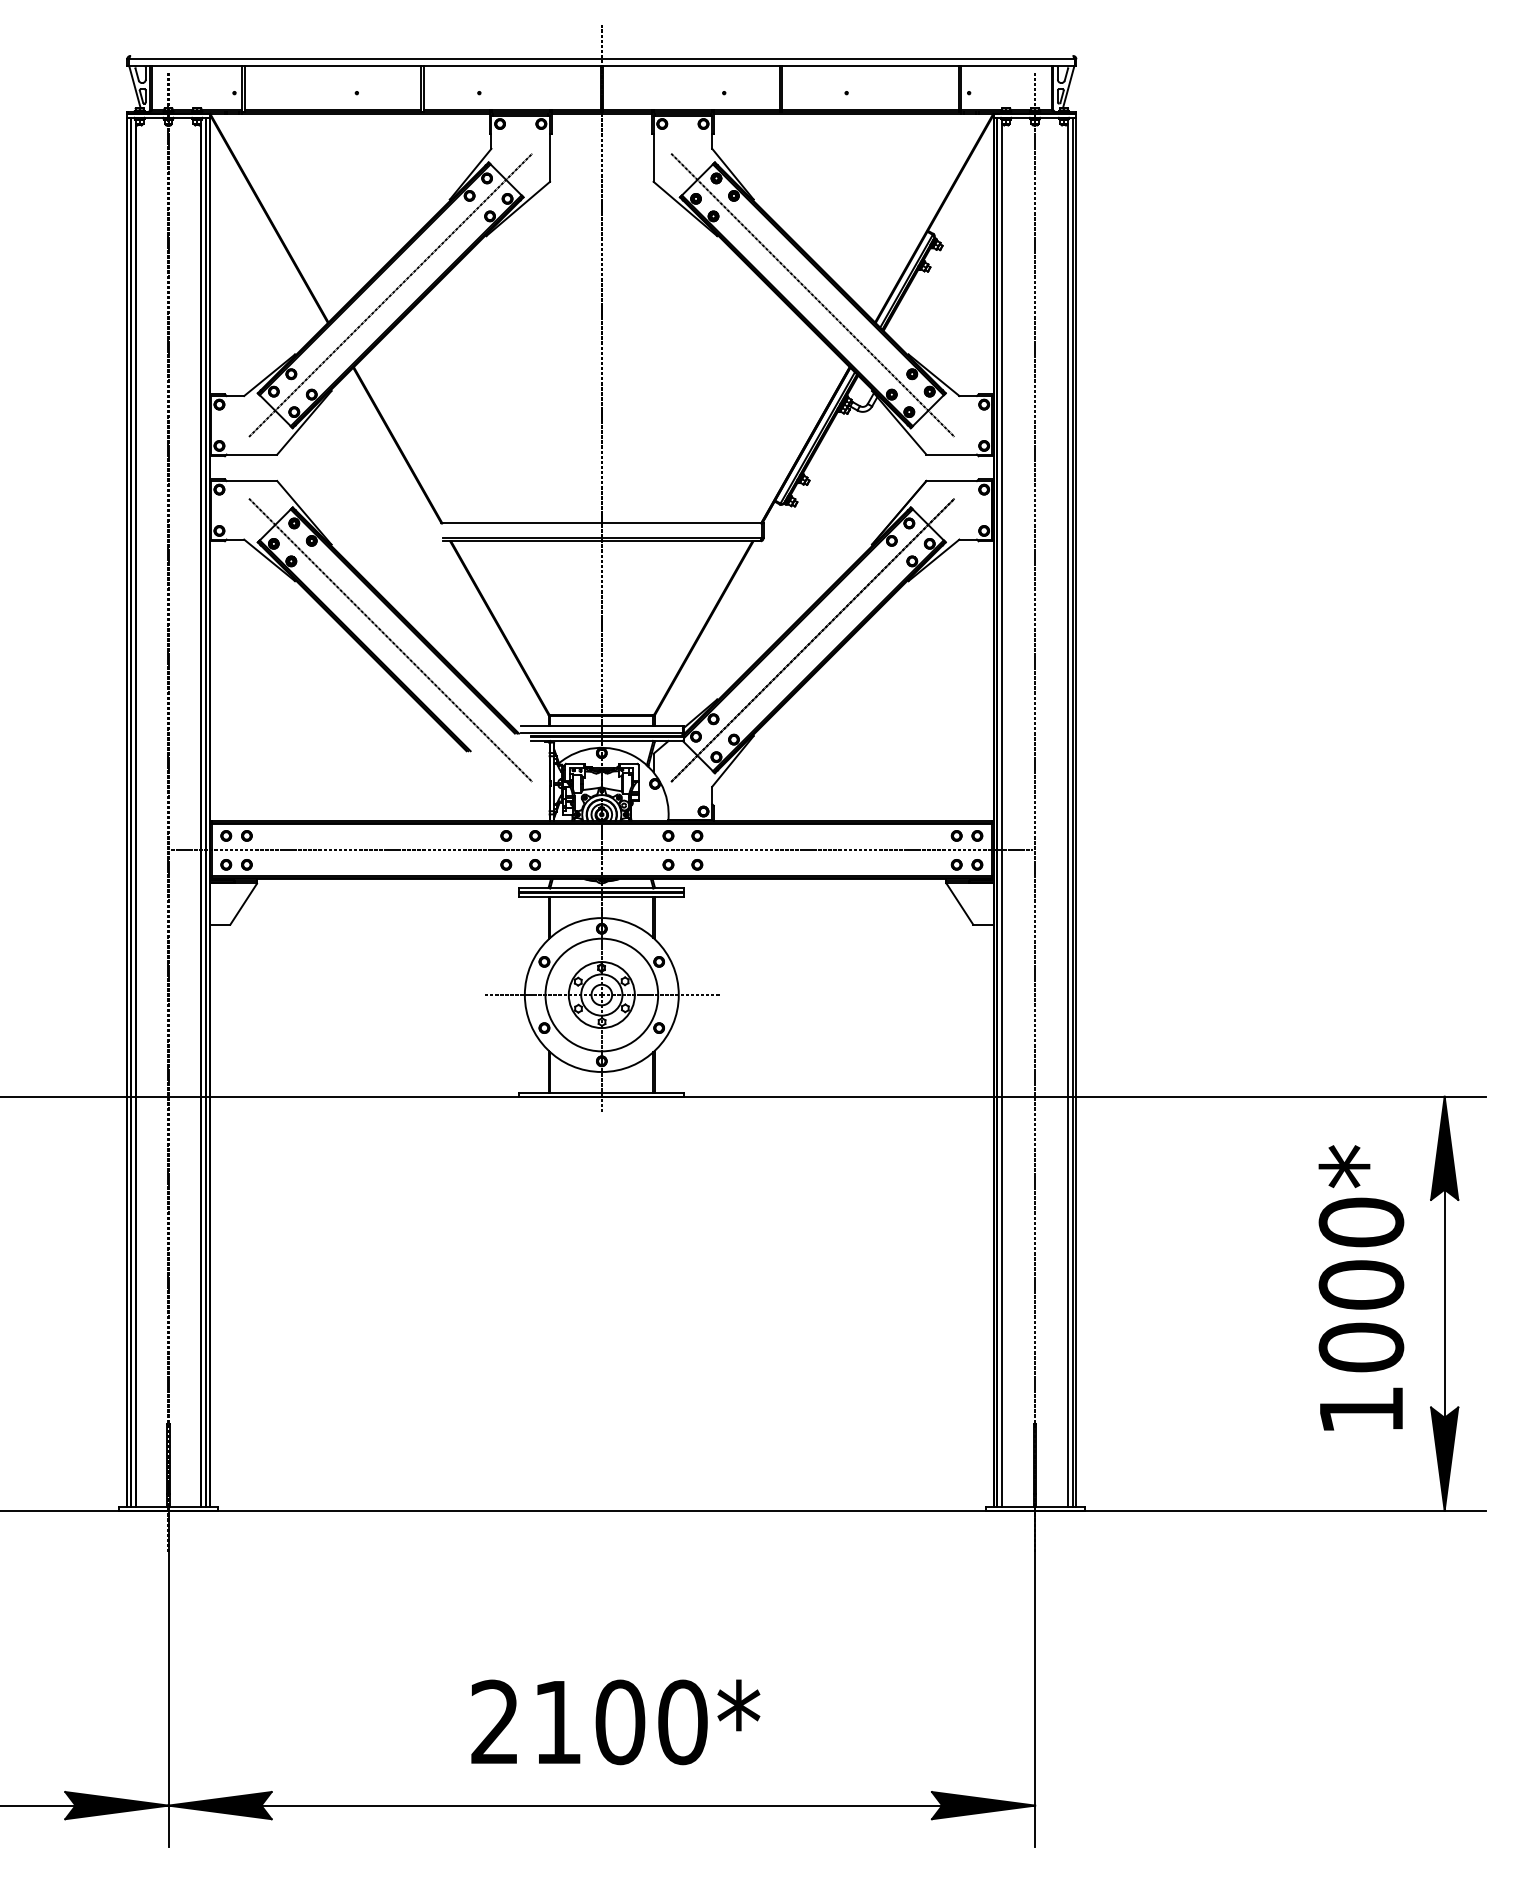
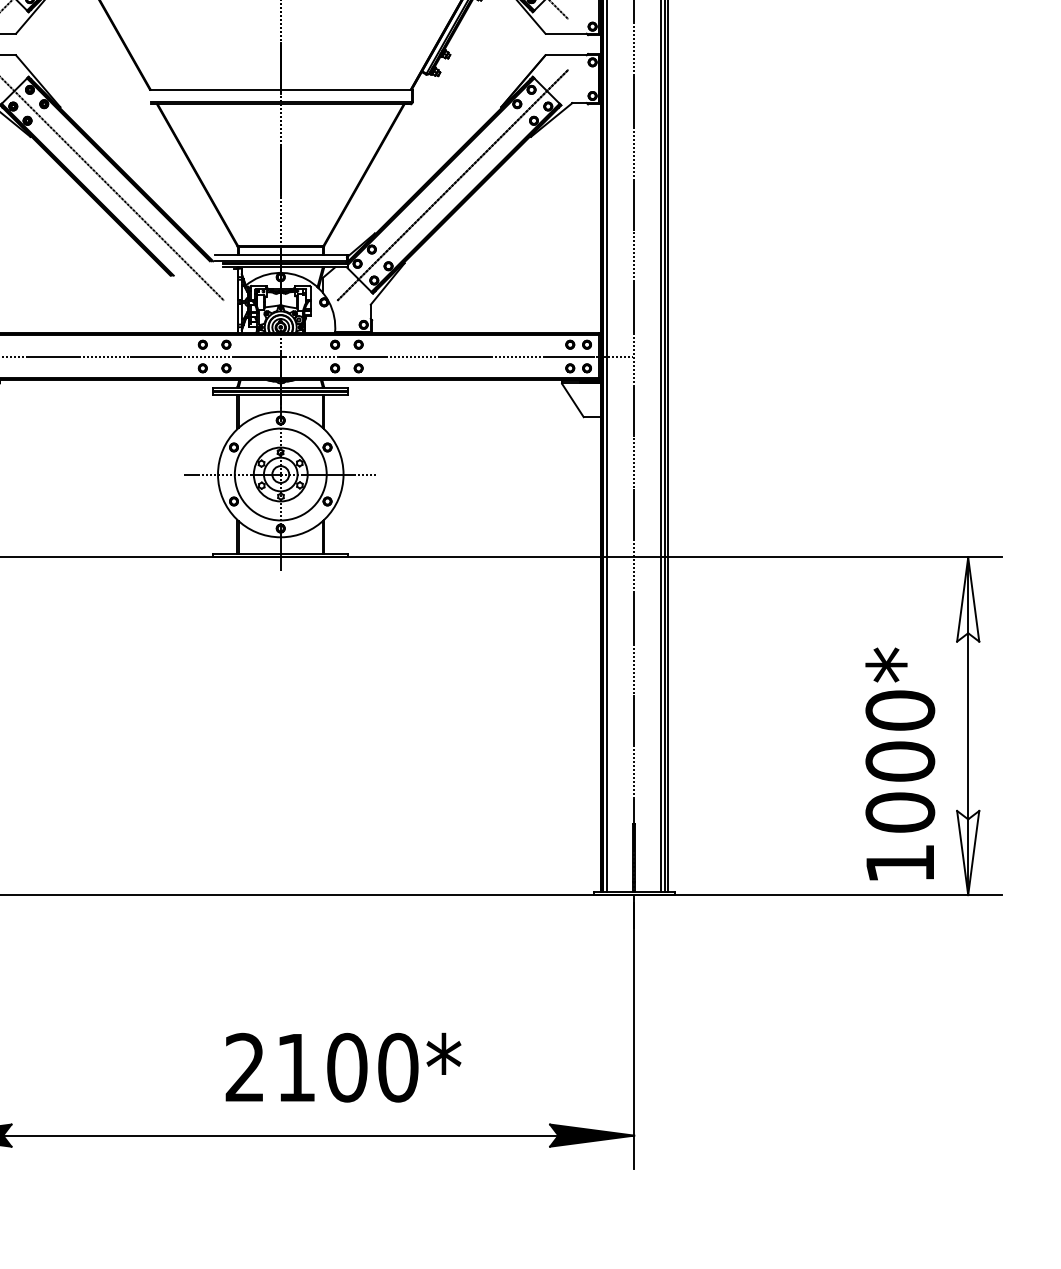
fill: (1444, 1147) -> (968, 598), removed
text: (1361, 1287) -> (900, 763), moved
fill: (1444, 1458) -> (968, 852), removed
text: (615, 1722) -> (343, 1067), moved

